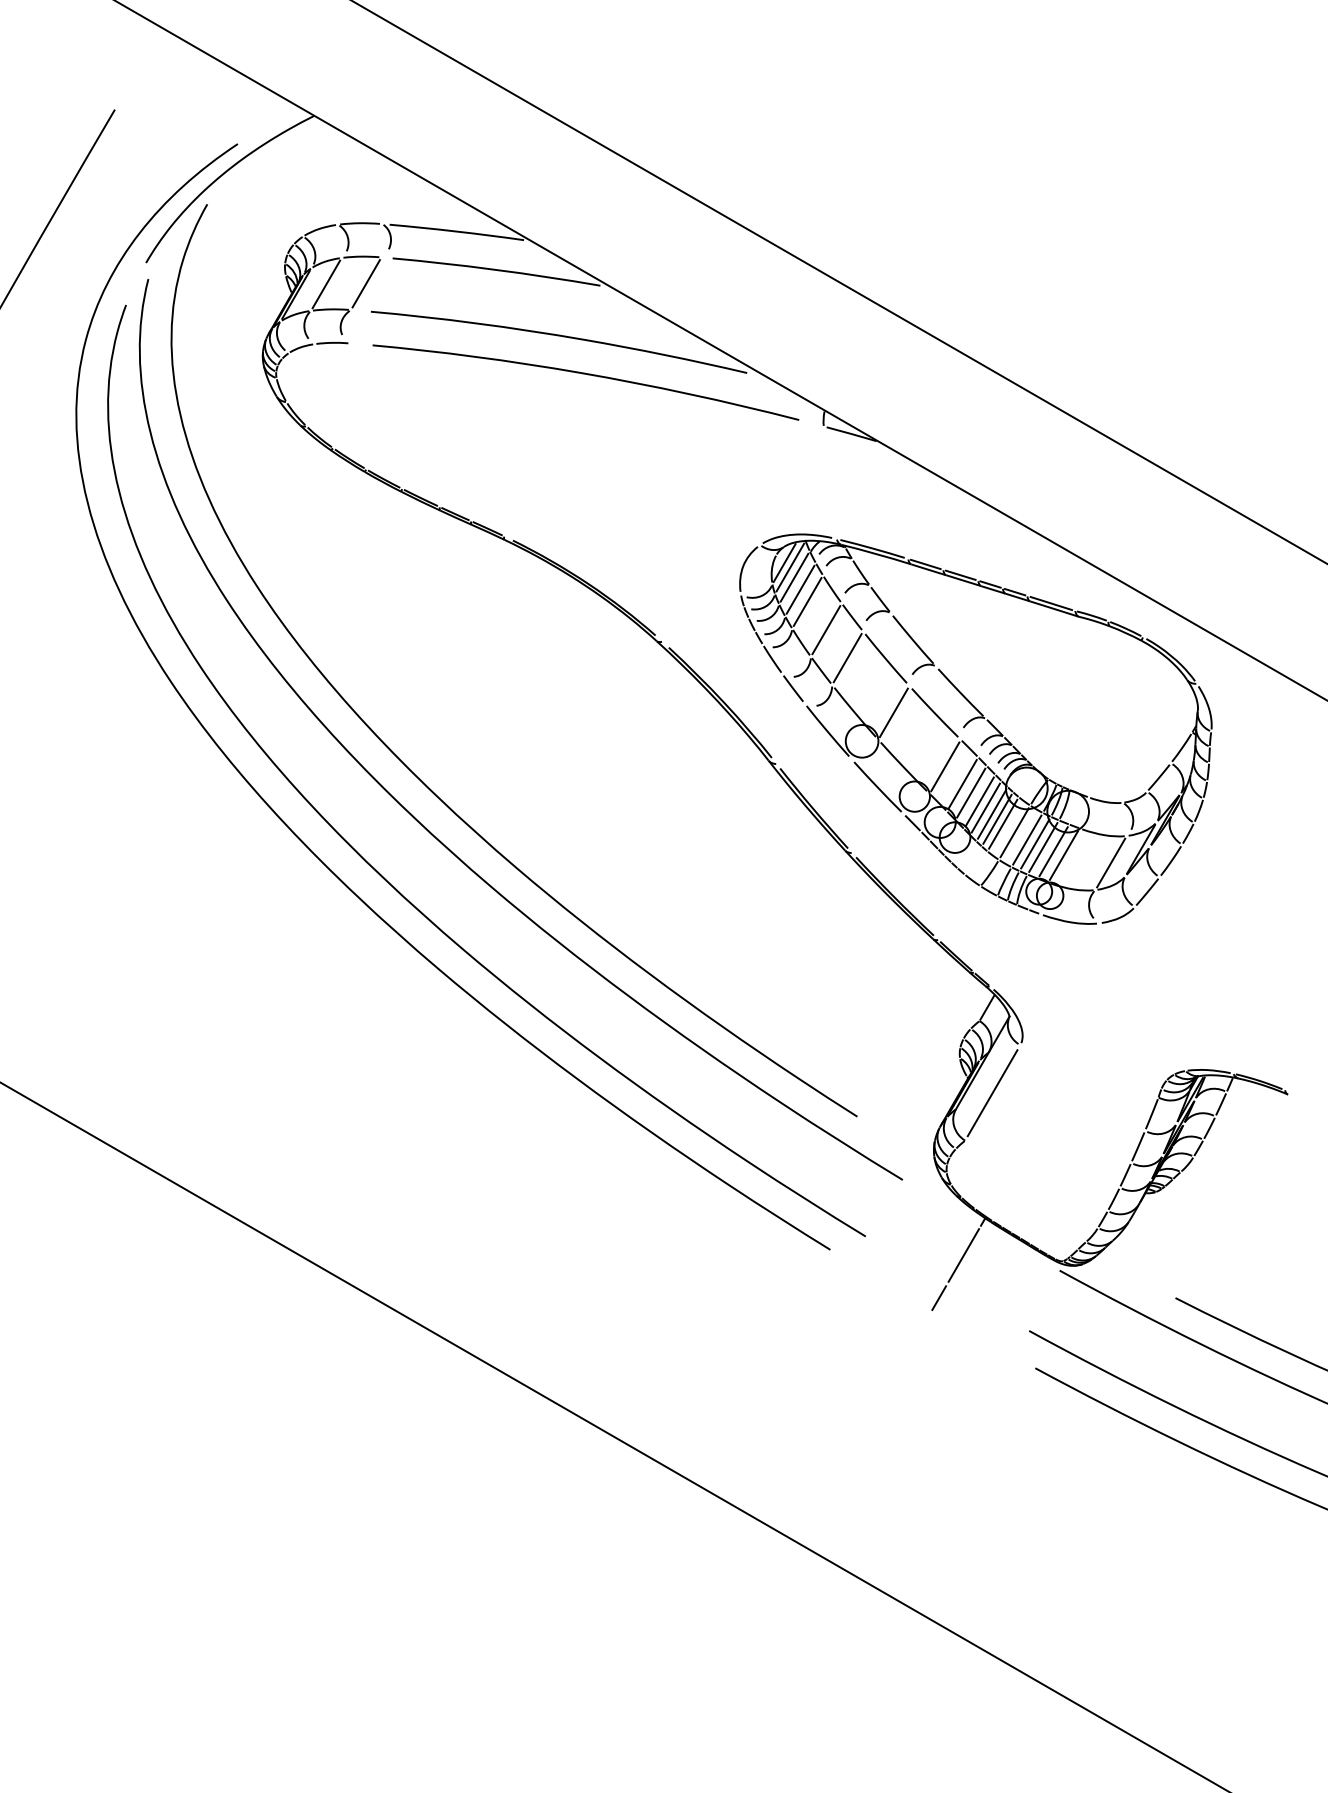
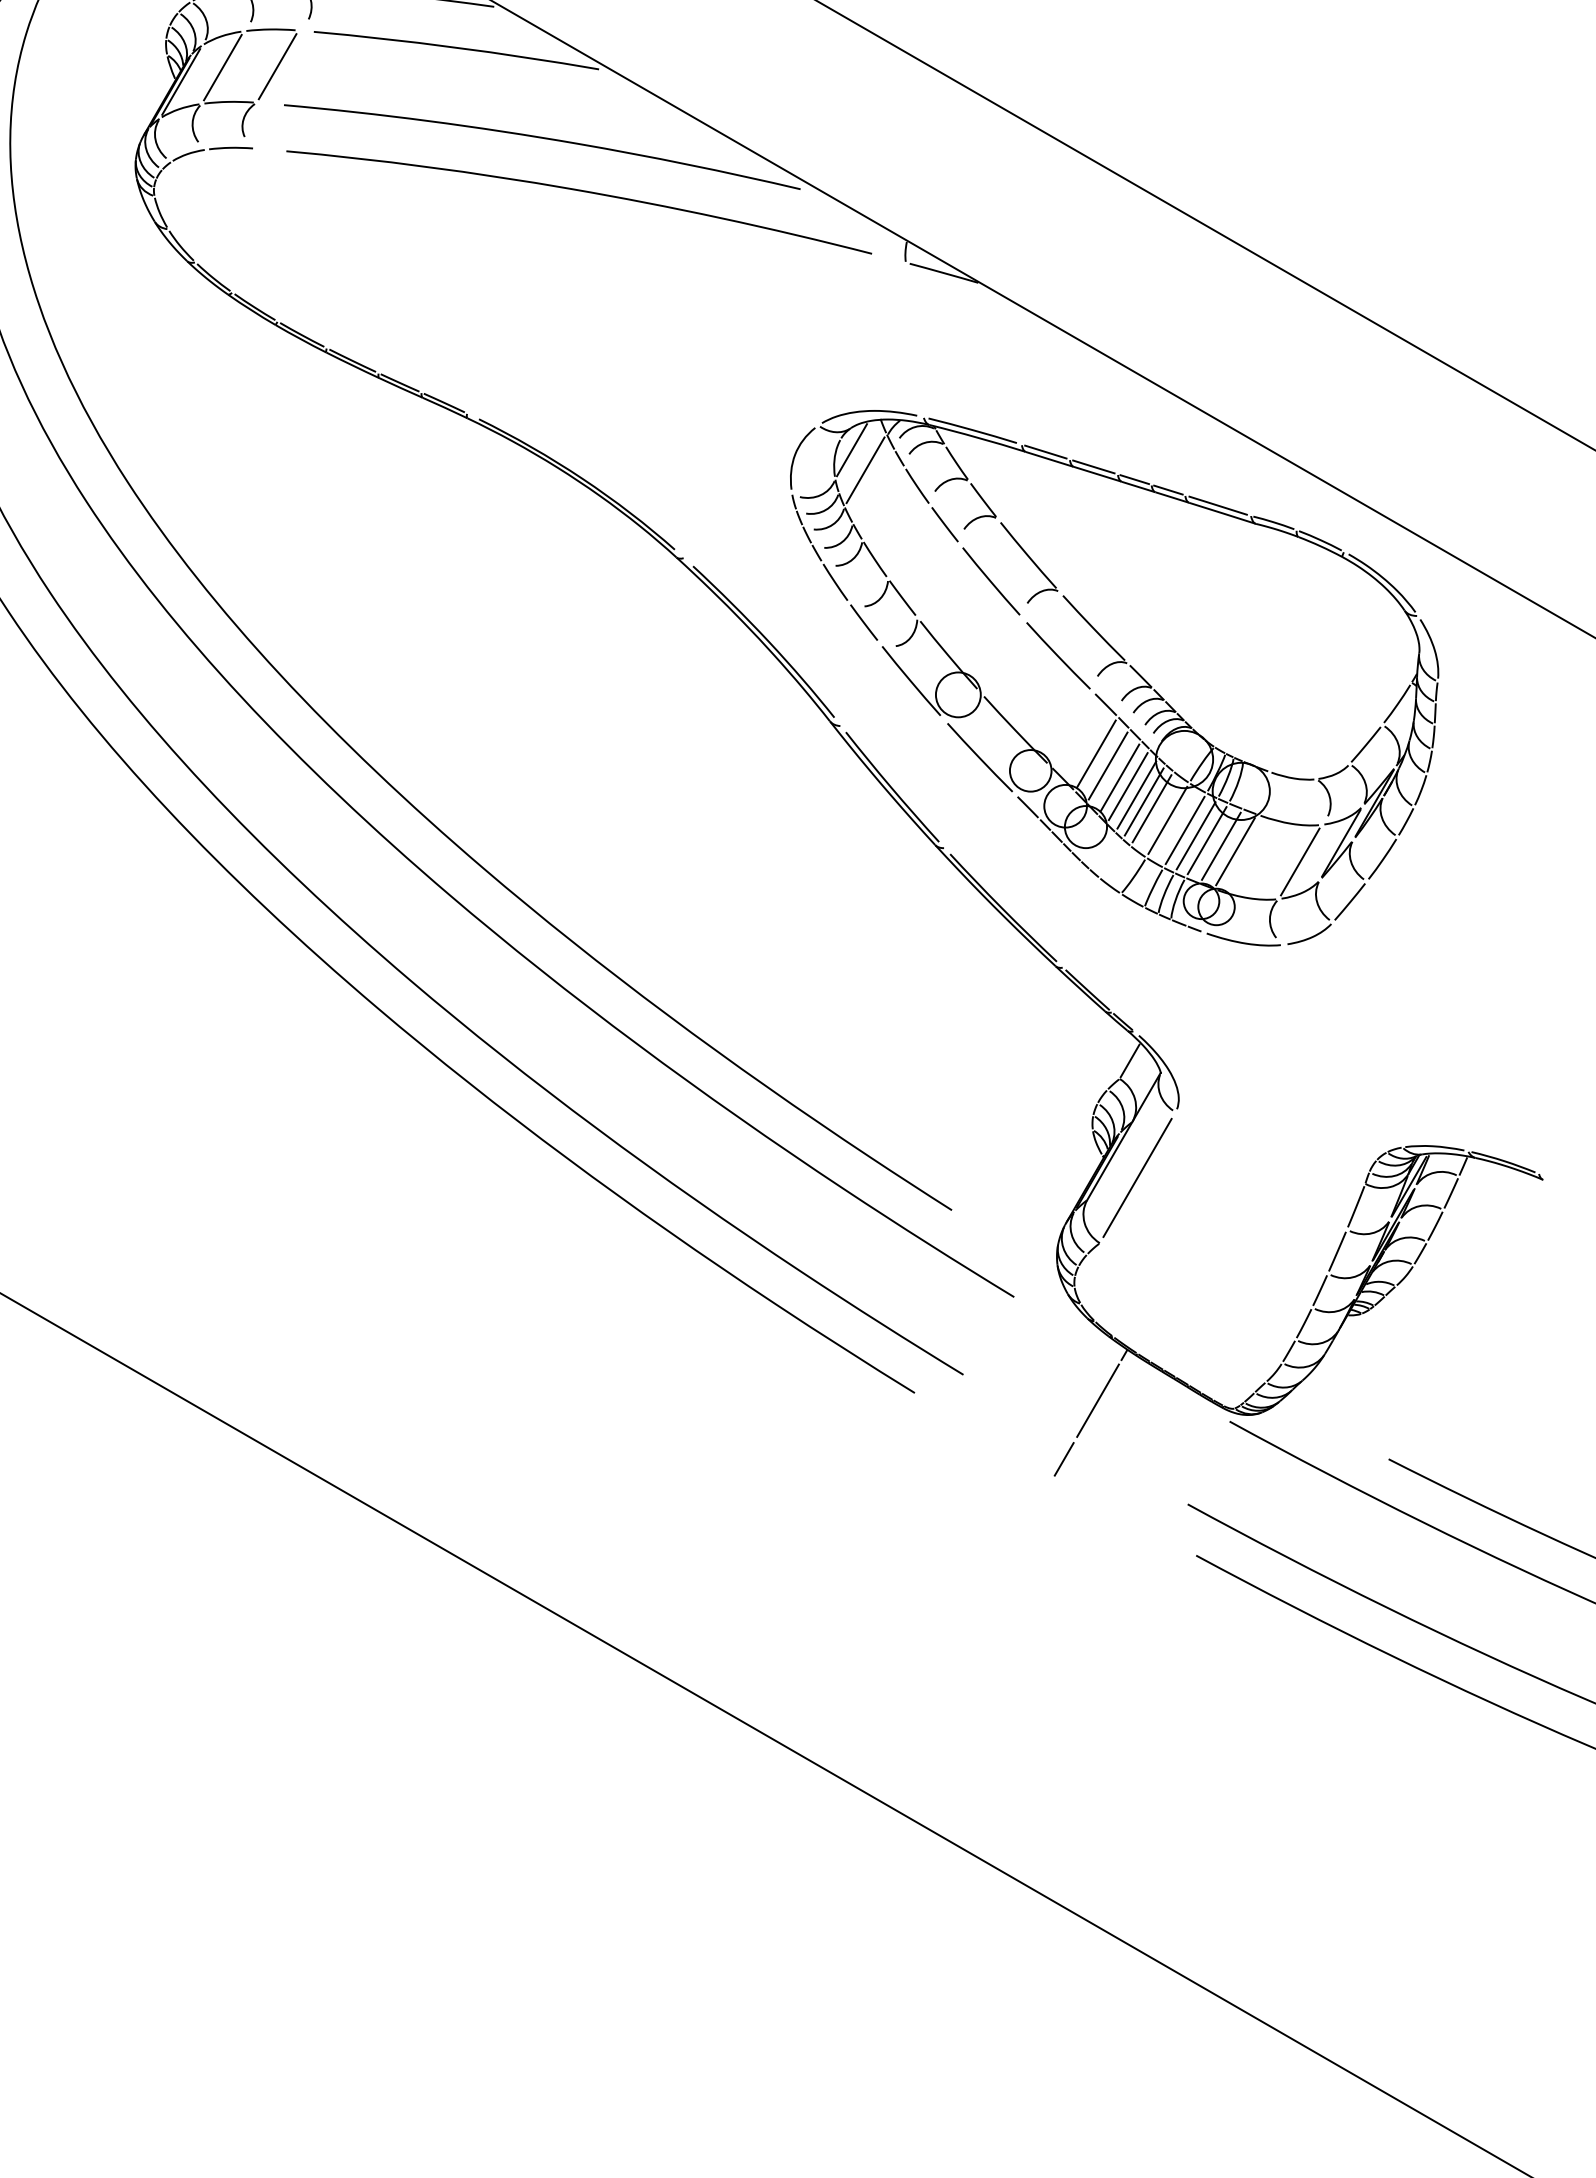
line: (790, 567) -> (860, 456), removed
line: (800, 589) -> (873, 486), removed
line: (807, 601) -> (883, 502), removed
line: (826, 630) -> (909, 542), removed
line: (847, 658) -> (938, 581), removed
line: (893, 712) -> (1001, 655), removed
line: (945, 766) -> (1072, 729), removed

